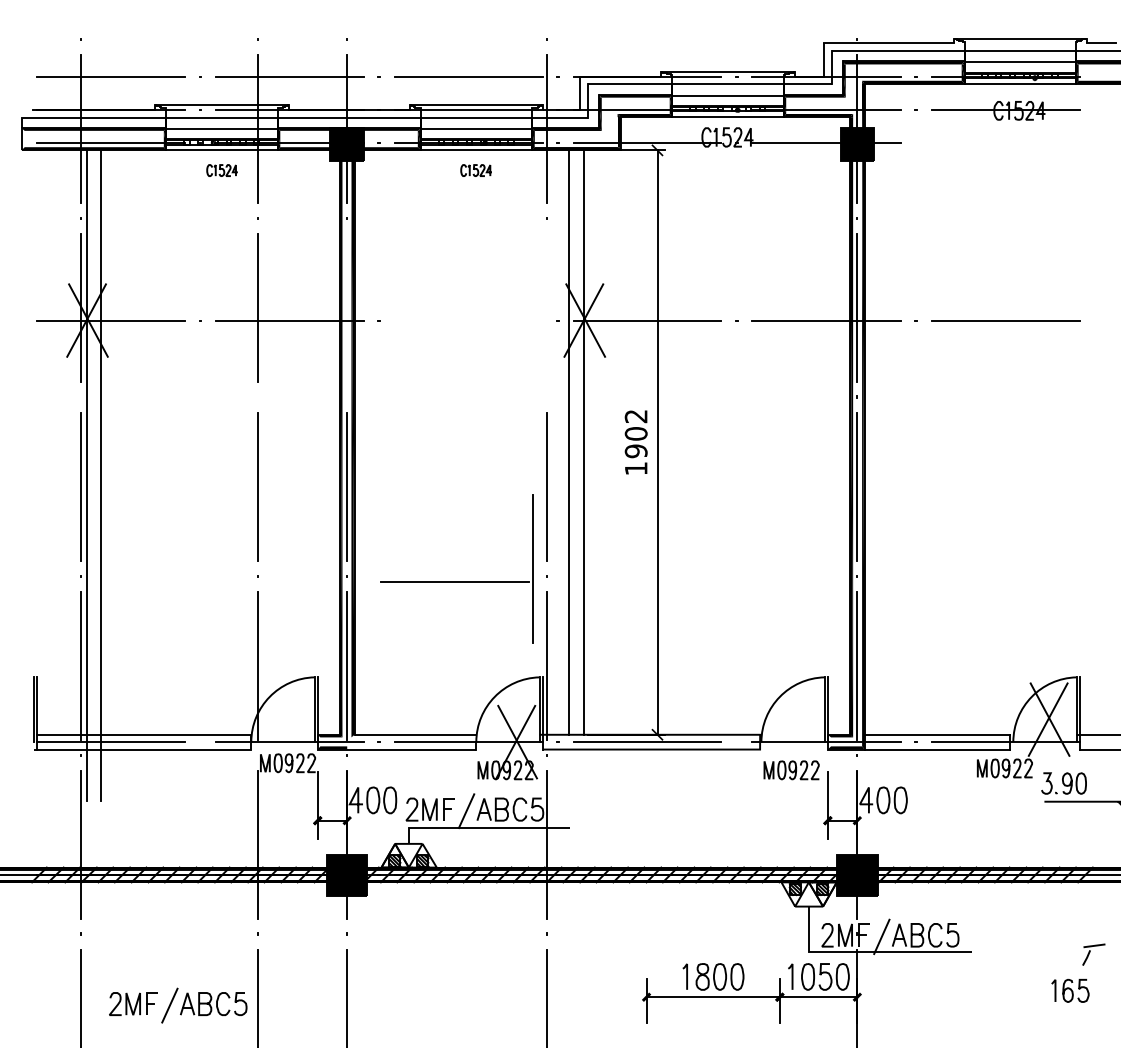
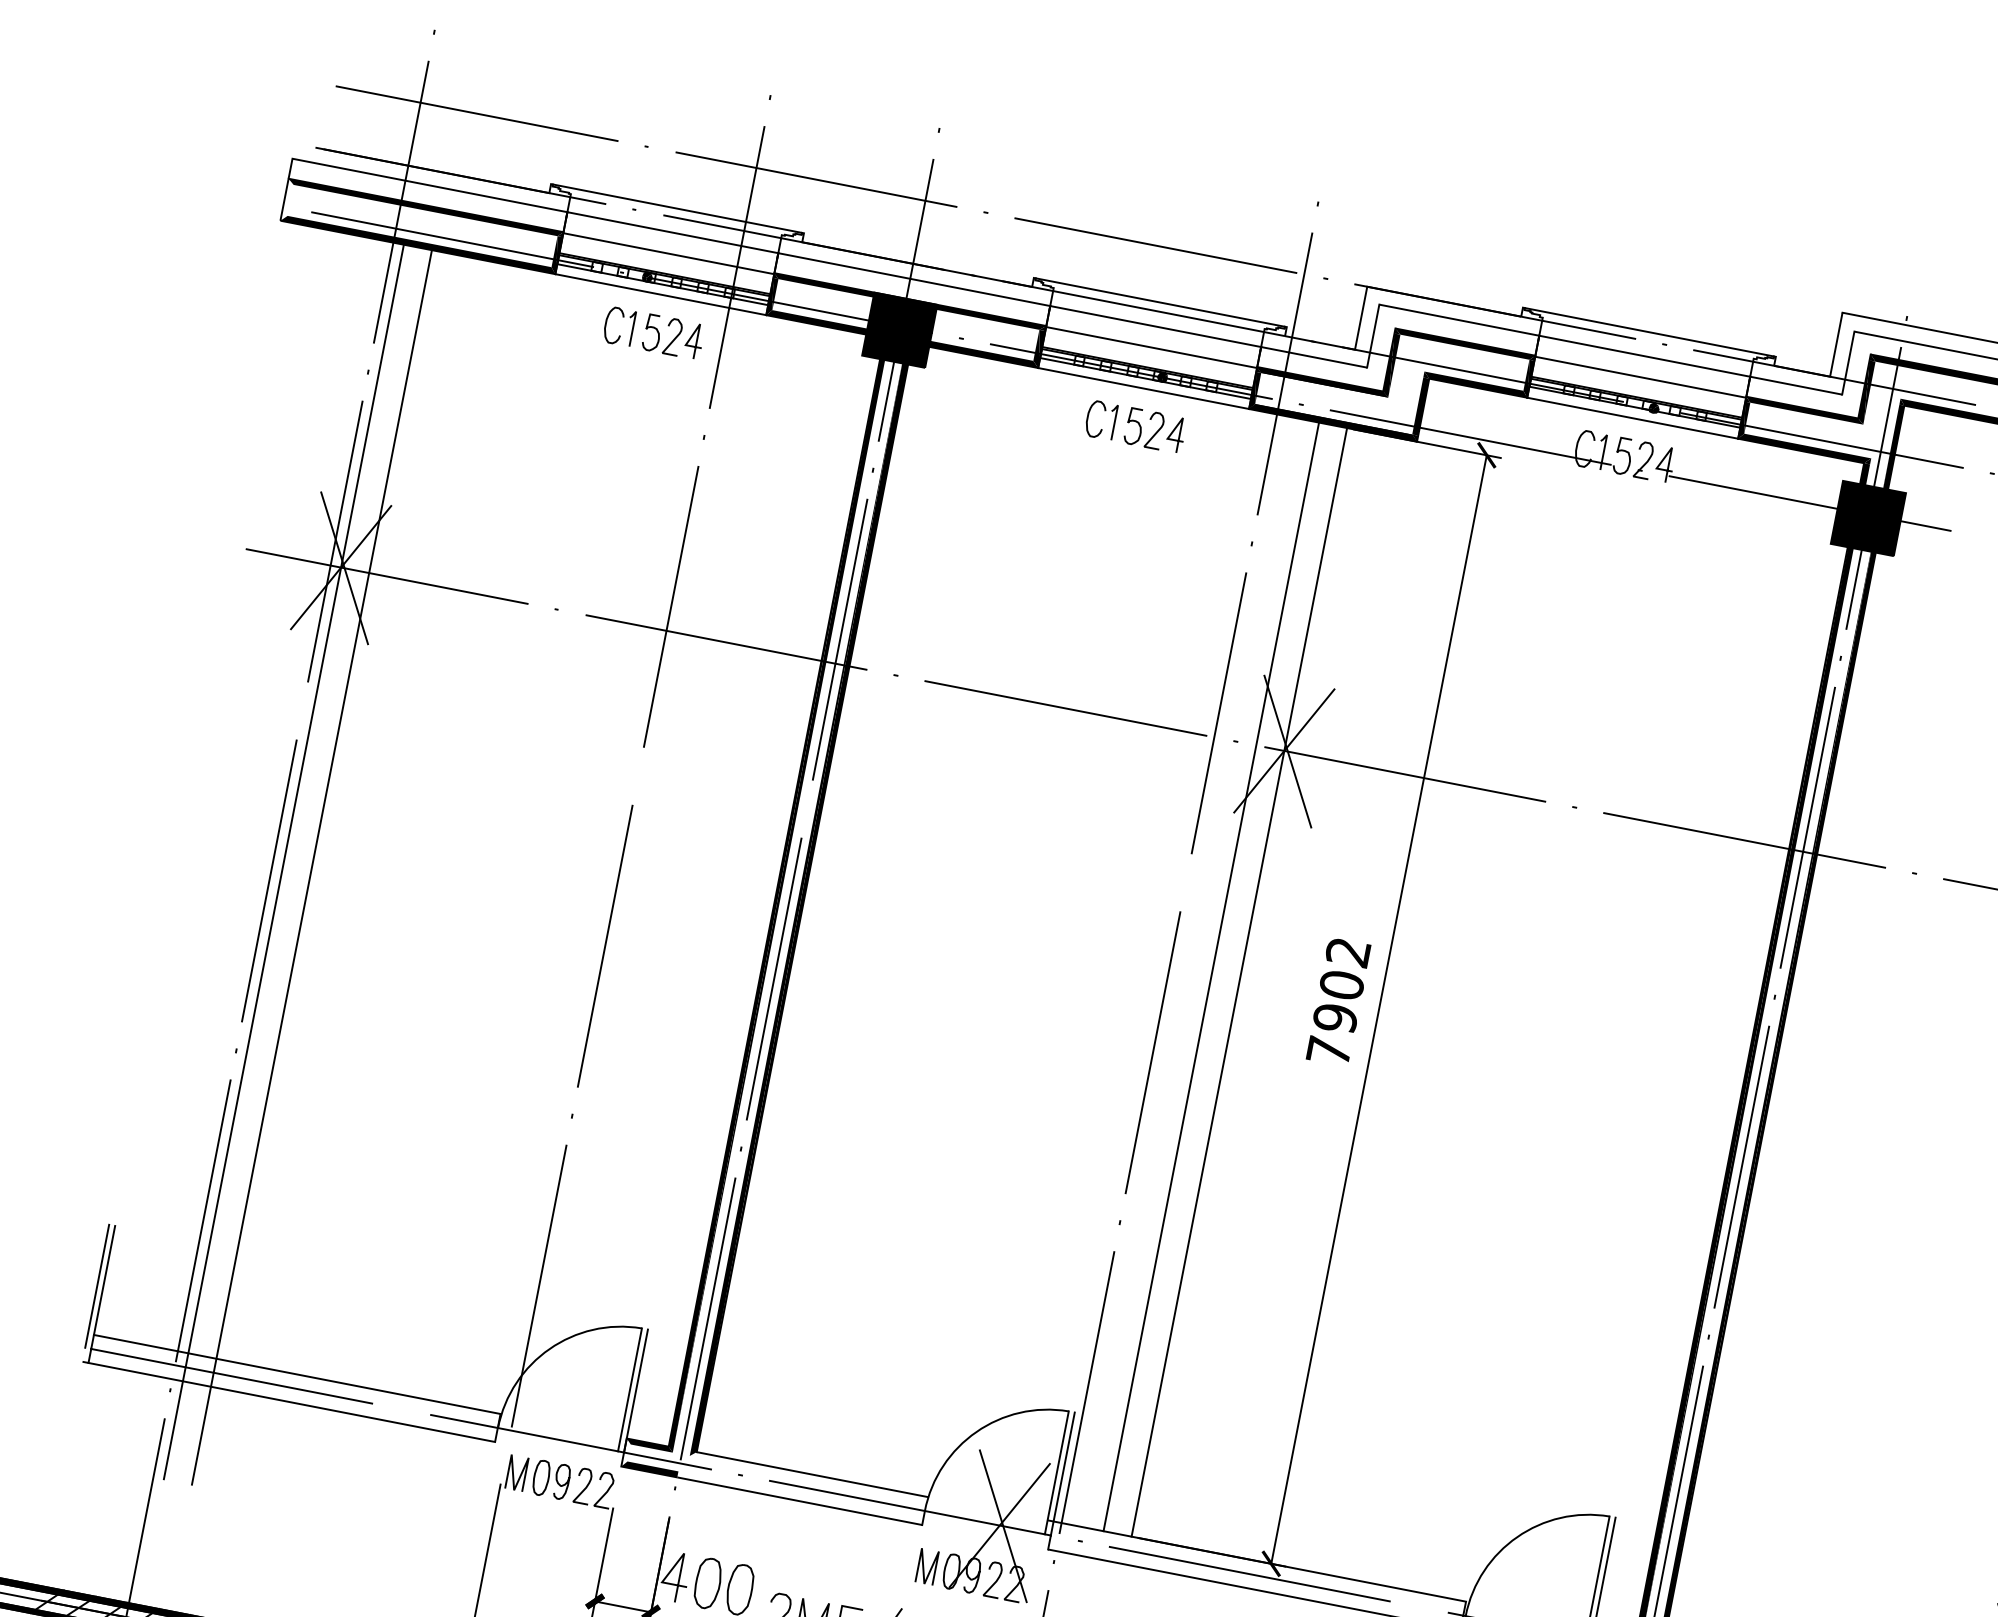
part: (222, 170) -> (654, 333), size x1.67
part: (476, 170) -> (1136, 426), size x1.67
line: (347, 307) -> (840, 638), added
text: (636, 468) -> (1329, 1050), 1902 -> 7902
part: (456, 581) -> (1069, 709), moved

